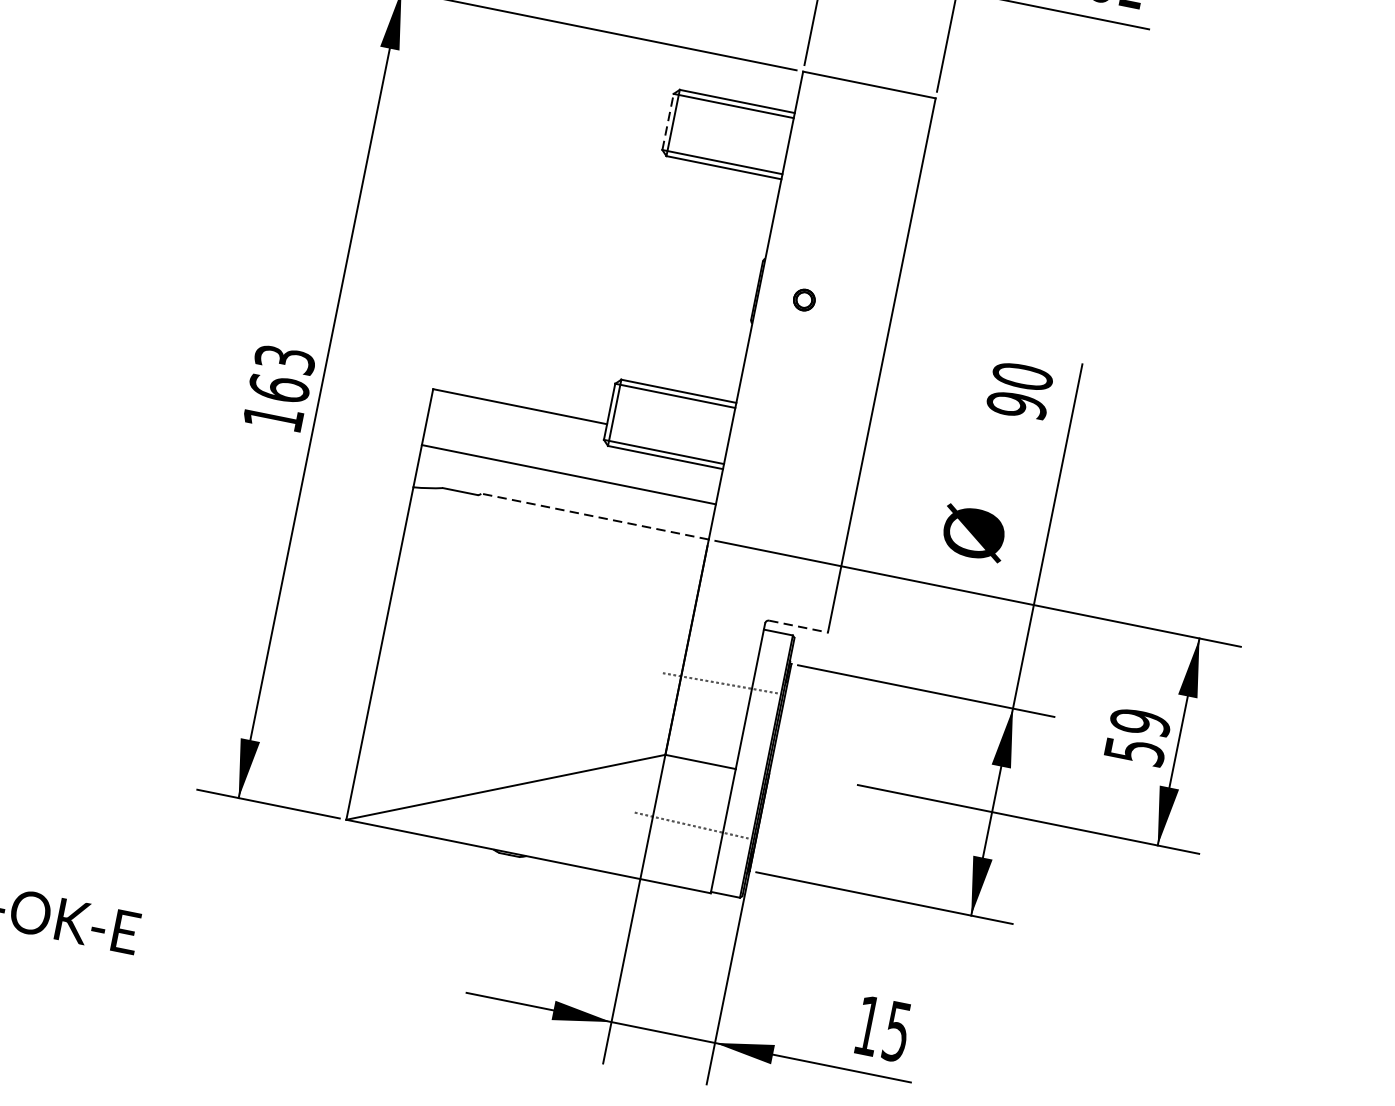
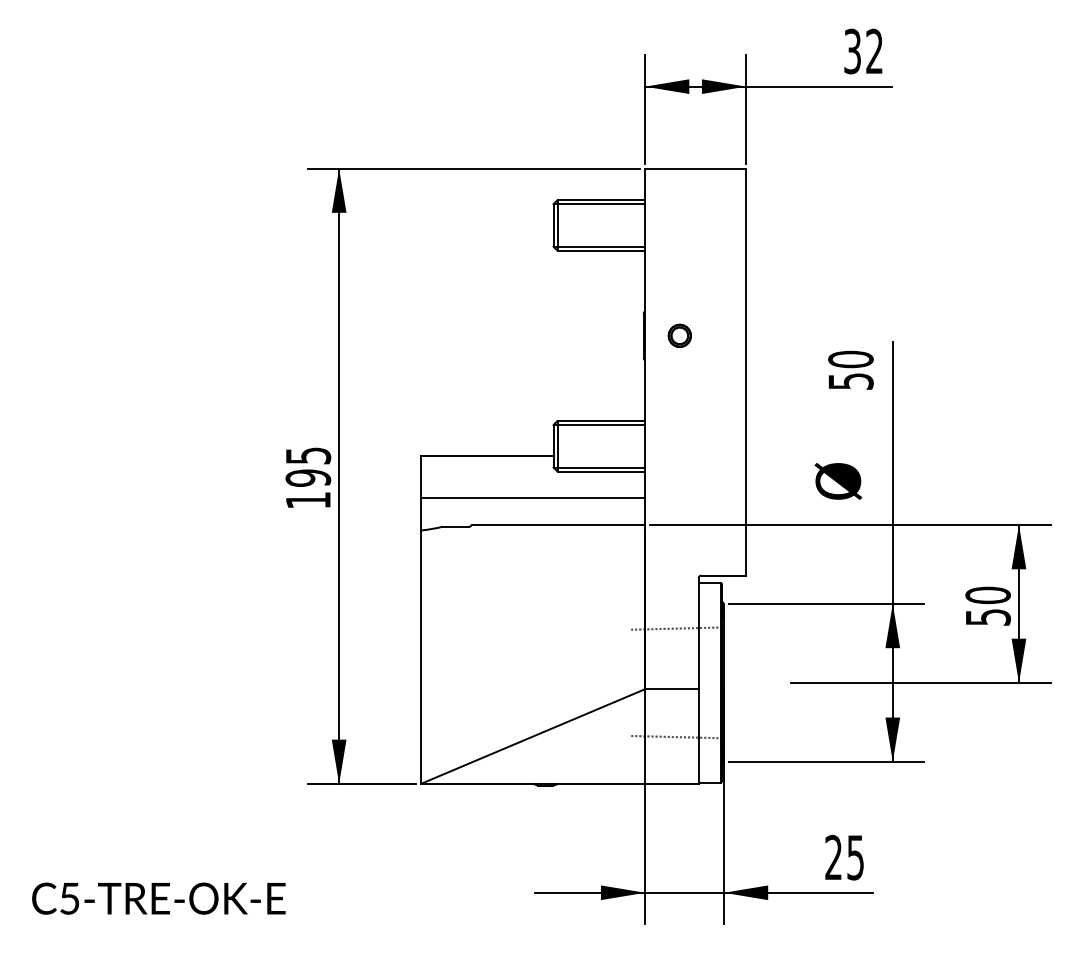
line: (668, 120) -> (553, 224), dashed -> solid
part: (804, 299) -> (679, 335), size x1.43
text: (282, 374) -> (308, 467), 163 -> 195
text: (1016, 405) -> (850, 381), 90 -> 50
line: (595, 517) -> (558, 525), dashed -> solid
line: (799, 626) -> (724, 575), dashed -> solid
text: (1140, 722) -> (988, 595), 59 -> 50
text: (868, 1024) -> (833, 856), 15 -> 25

